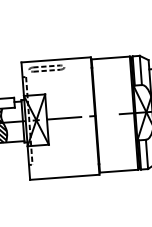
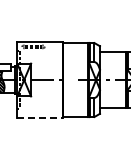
line: (64, 177) -> (39, 118), solid -> dashed

